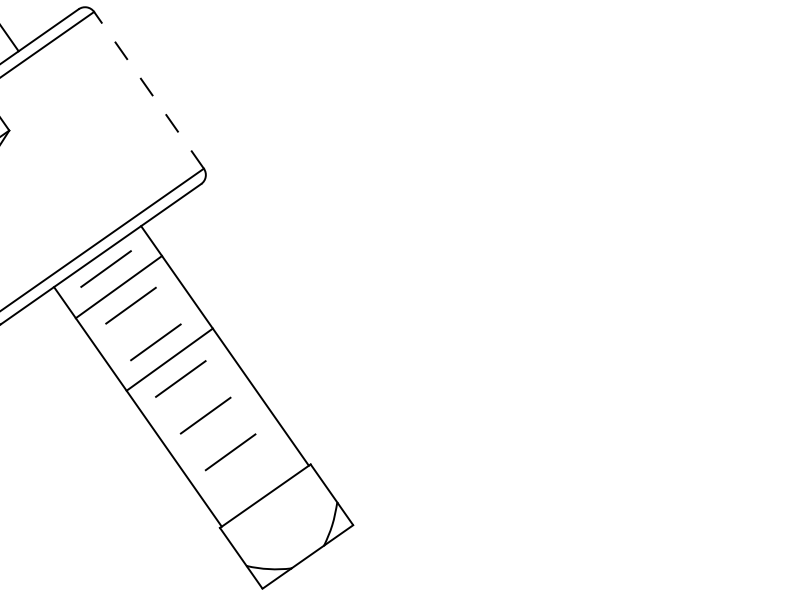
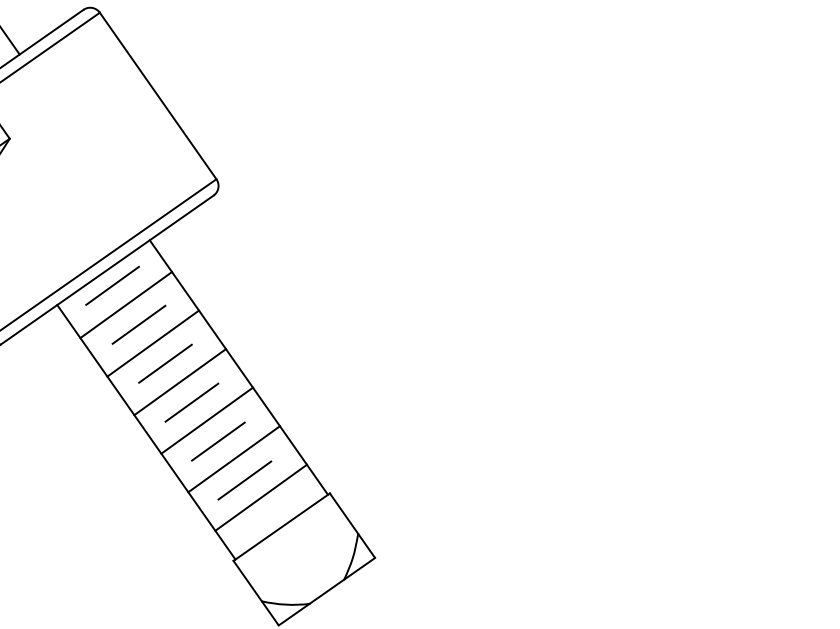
line: (149, 90) -> (158, 96), dashed -> solid
line: (144, 323) -> (153, 343), added
line: (195, 395) -> (207, 420), added
line: (220, 432) -> (234, 459), added
line: (245, 468) -> (260, 497), added

